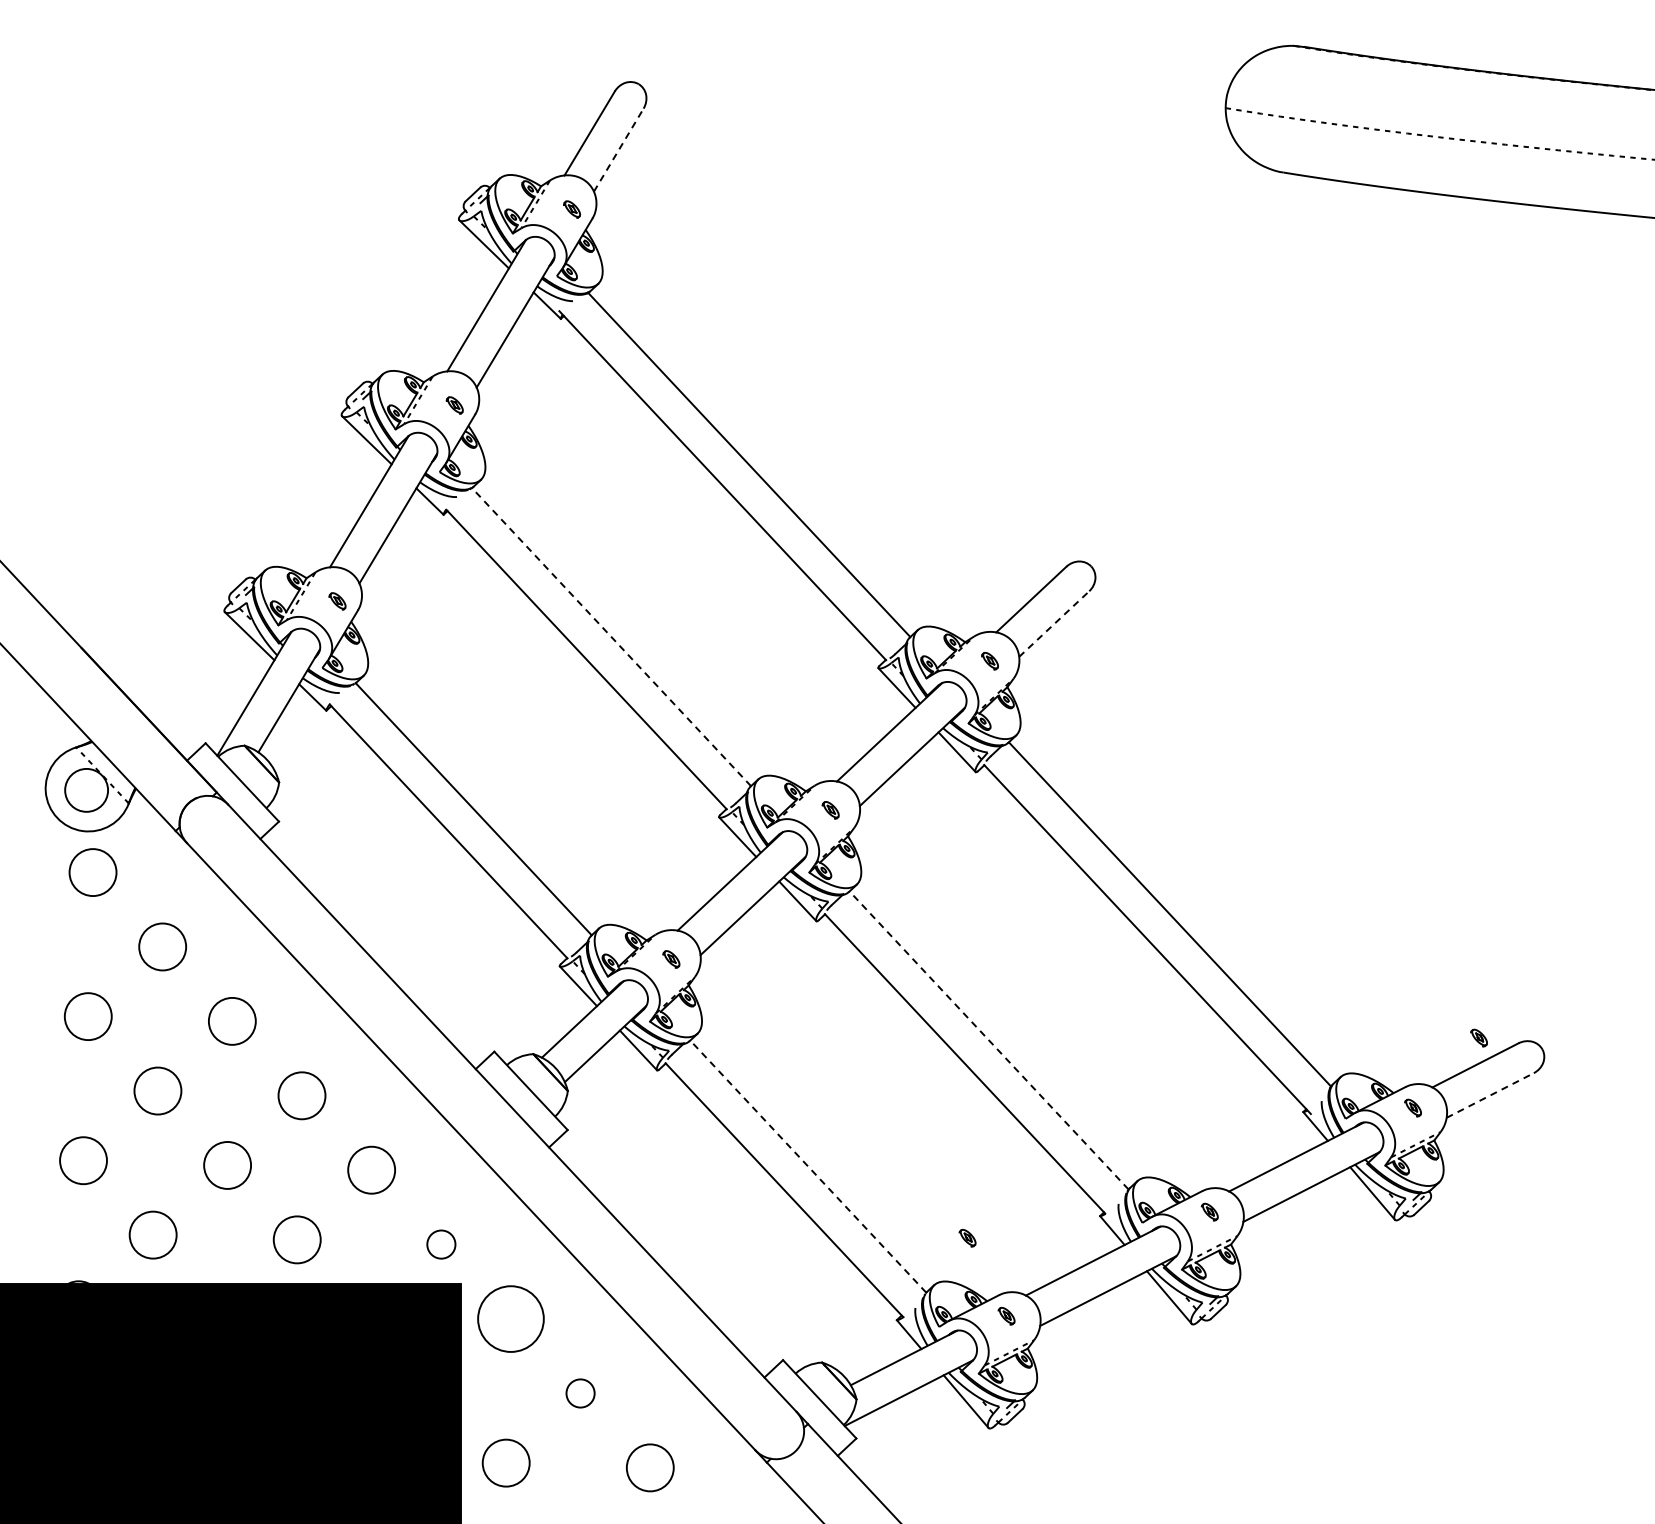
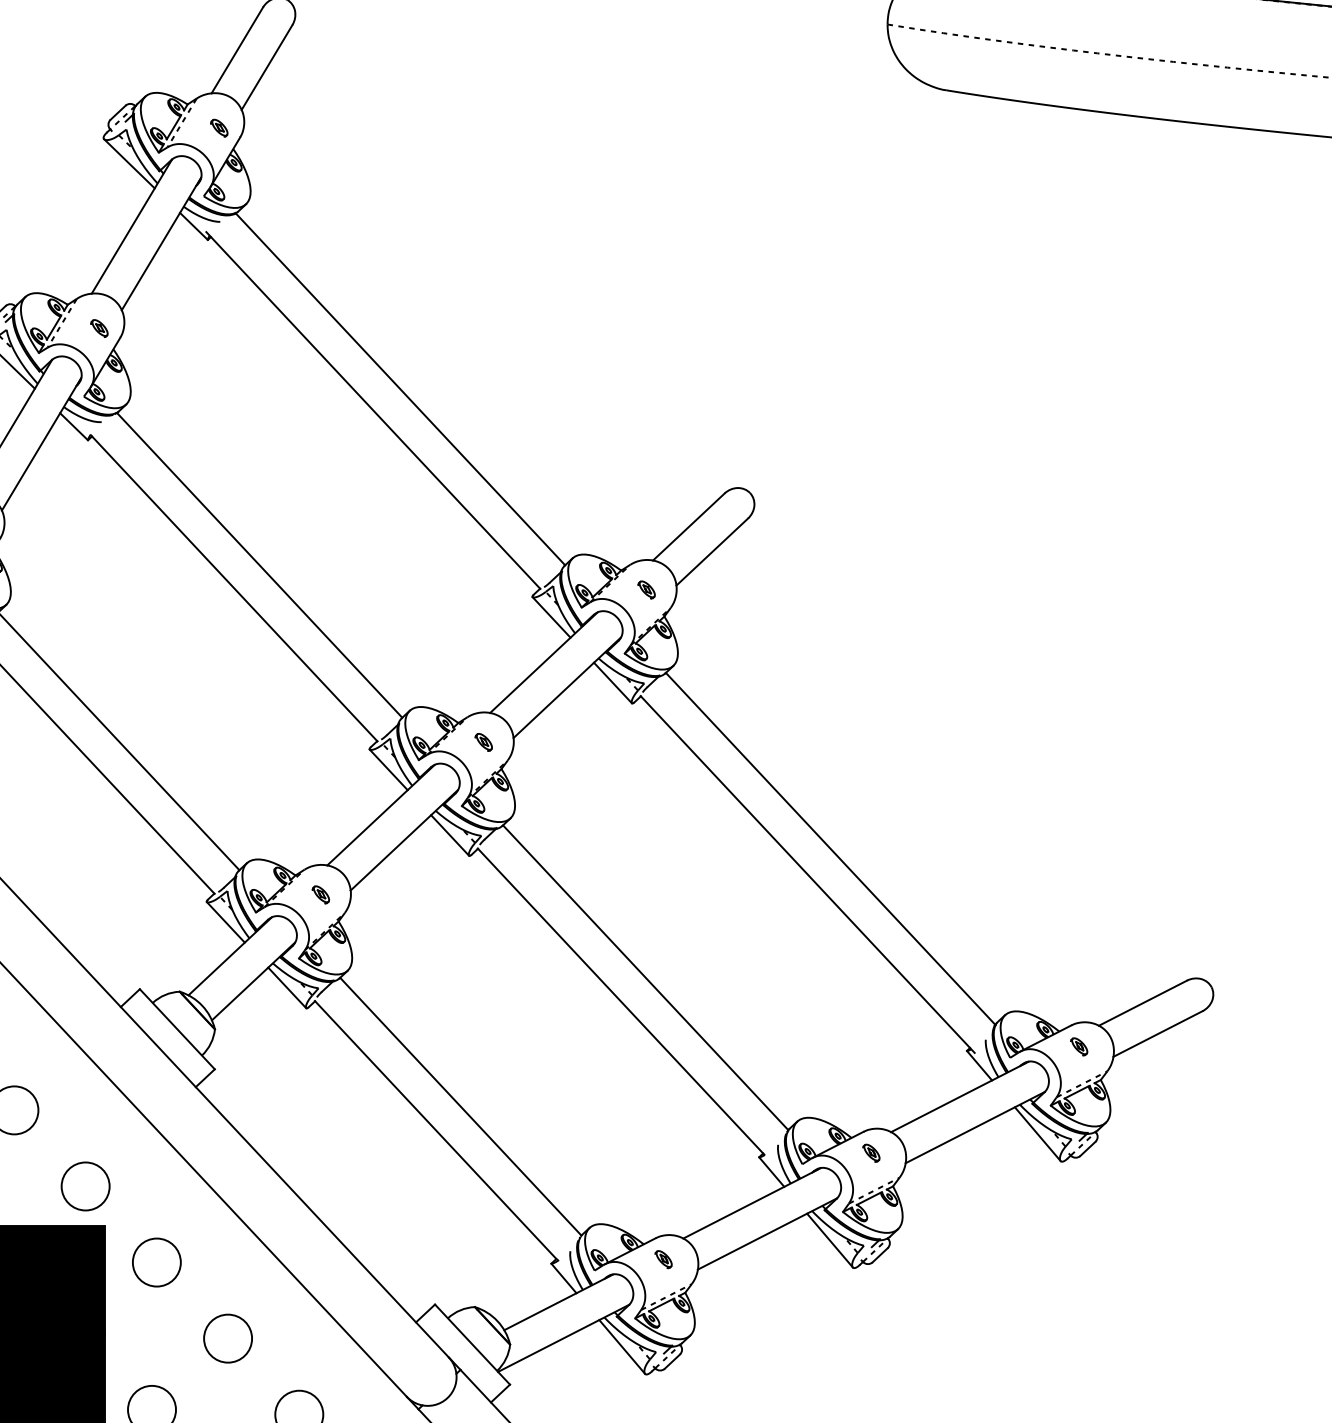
line: (619, 149) -> (267, 66), dashed -> solid
line: (1054, 623) -> (712, 551), dashed -> solid
line: (611, 636) -> (259, 564), dashed -> solid
part: (1478, 1037) -> (1146, 974), removed
line: (988, 1040) -> (645, 977), dashed -> solid
line: (1490, 1095) -> (1158, 1033), dashed -> solid
line: (808, 1166) -> (461, 1106), dashed -> solid
part: (967, 1237) -> (623, 1179), removed
circle: (441, 1244) -> (85, 1186), size x1.67
circle: (510, 1318) -> (156, 1261), size x0.71
circle: (580, 1393) -> (227, 1338), size x1.67

